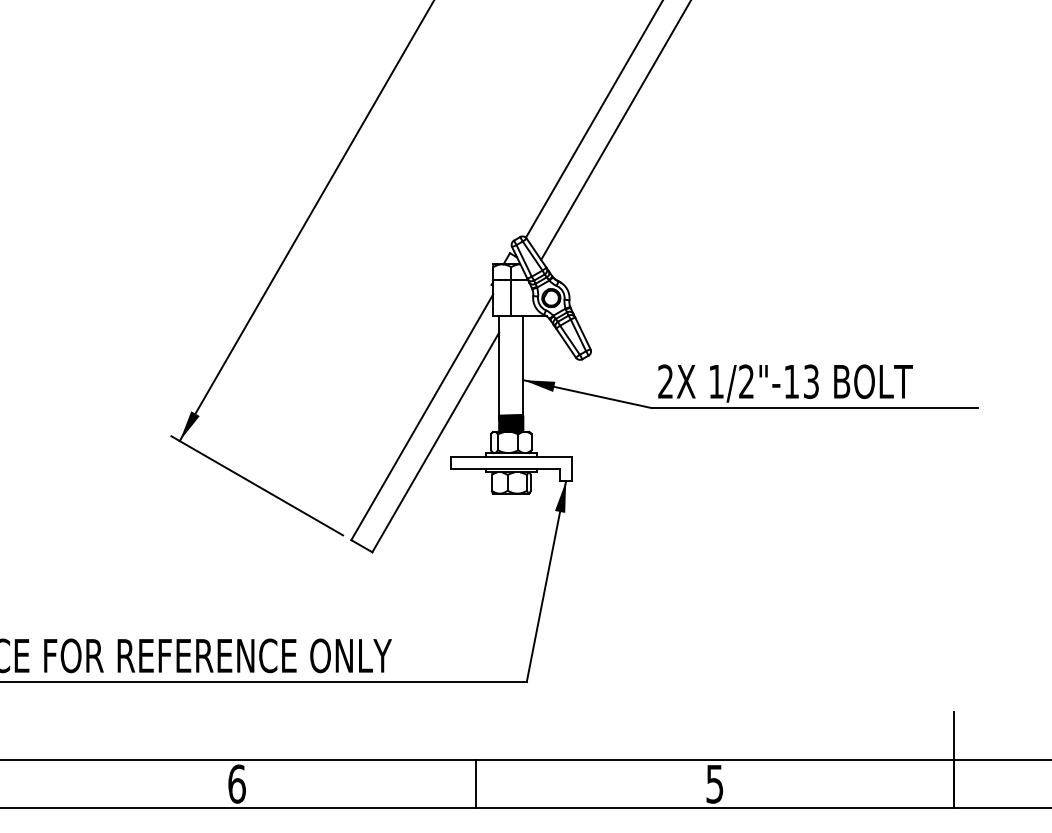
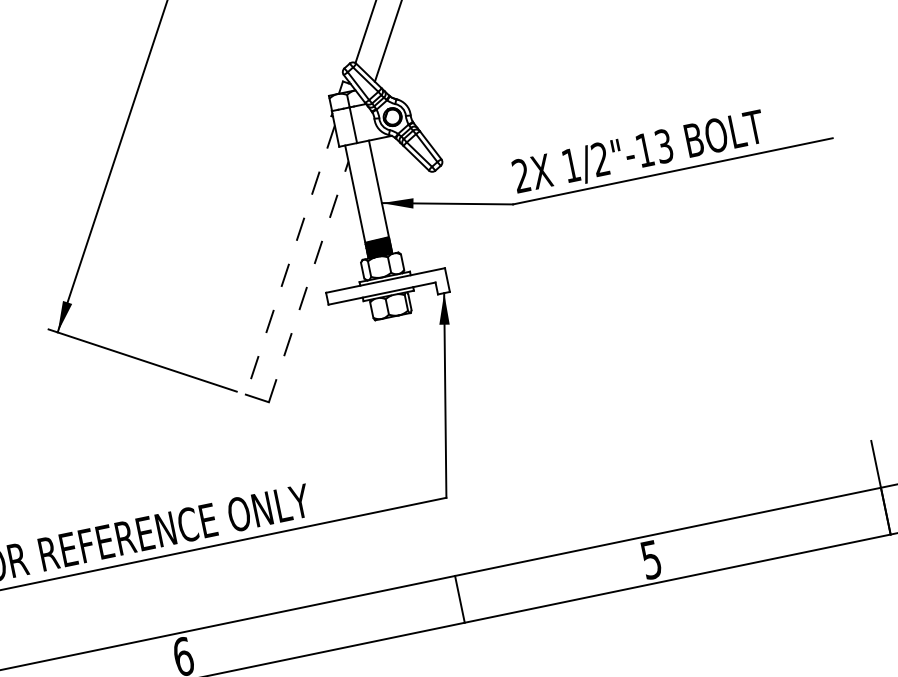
line: (422, 417) -> (290, 260), solid -> dashed
line: (435, 442) -> (308, 281), solid -> dashed
line: (476, 783) -> (459, 598), moved

